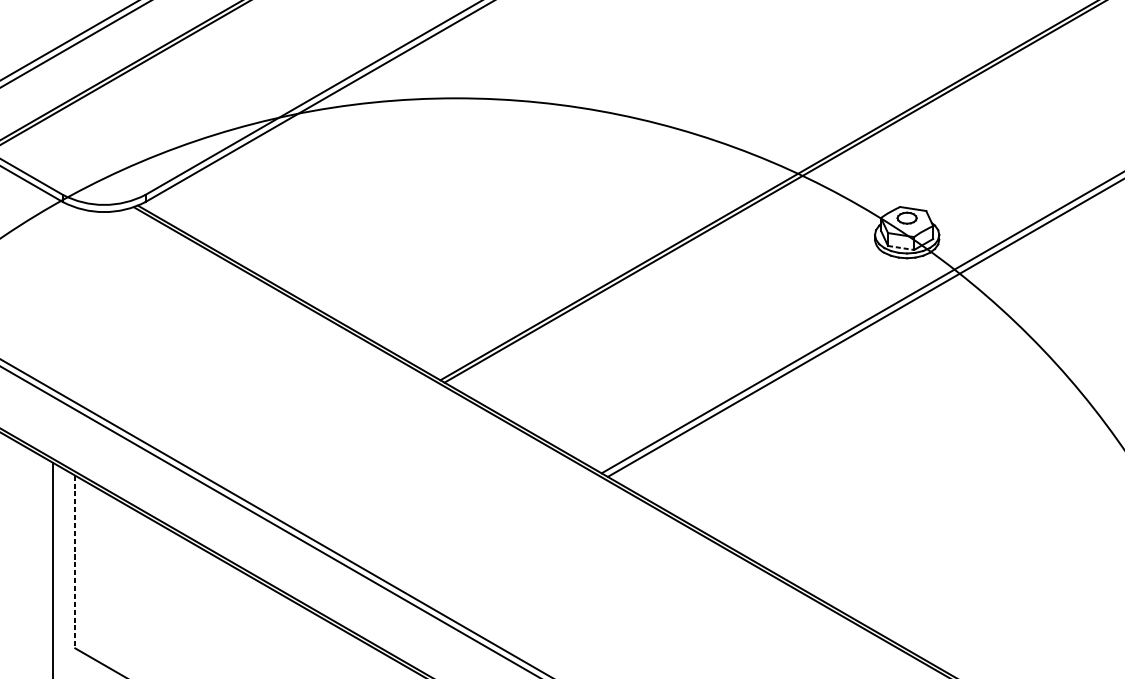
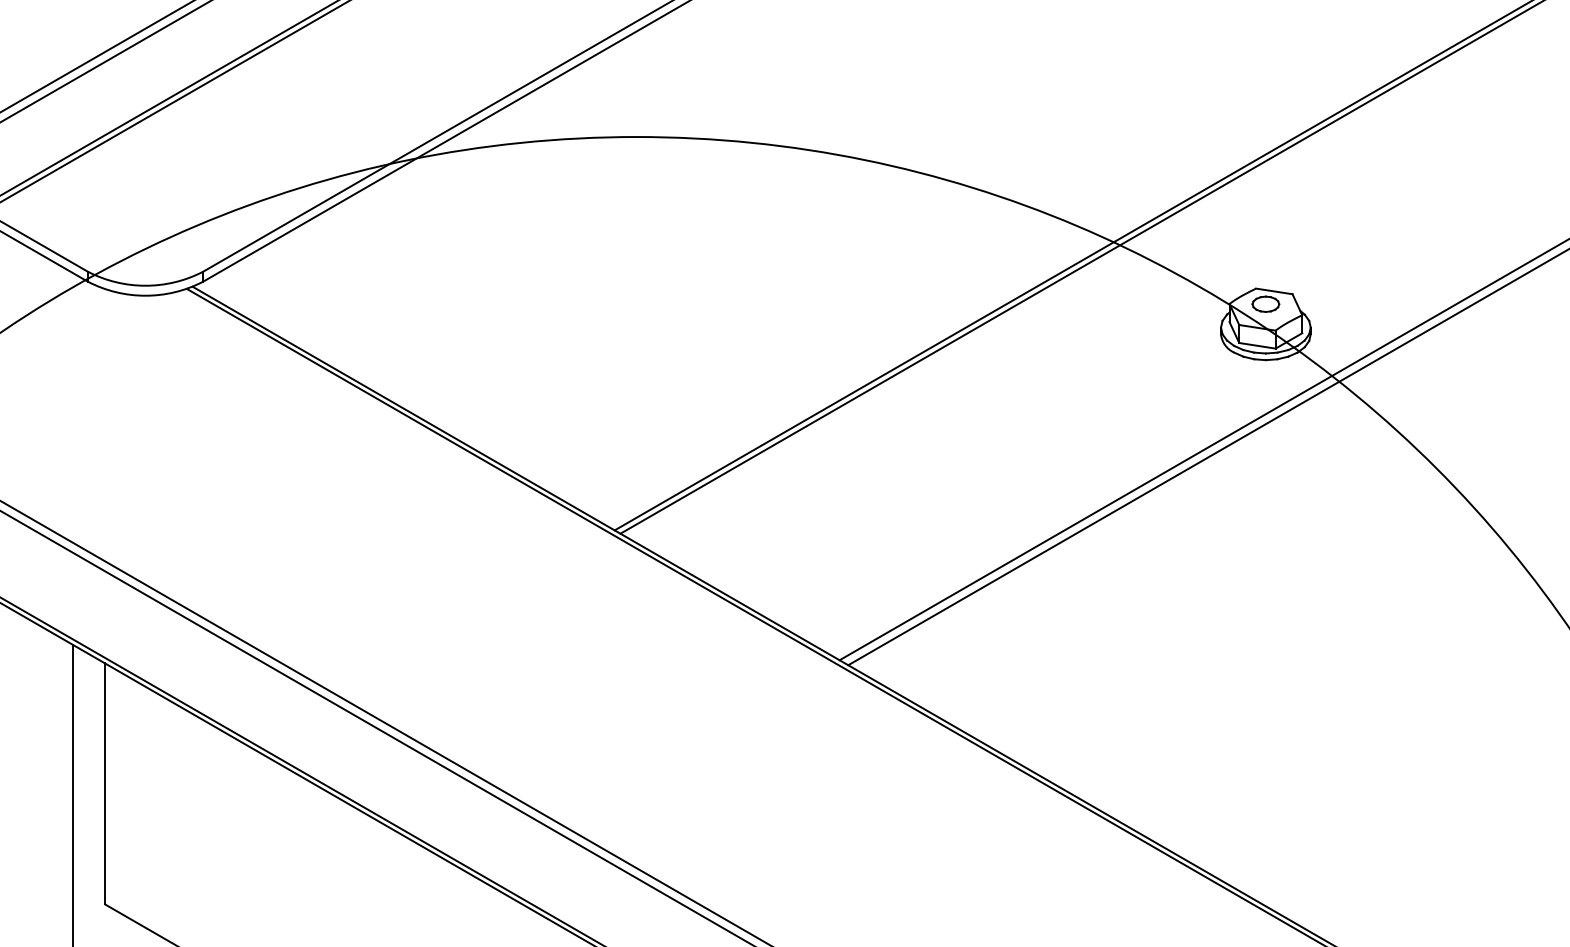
line: (901, 247) -> (1257, 345), dashed -> solid
line: (75, 562) -> (105, 784), dashed -> solid

